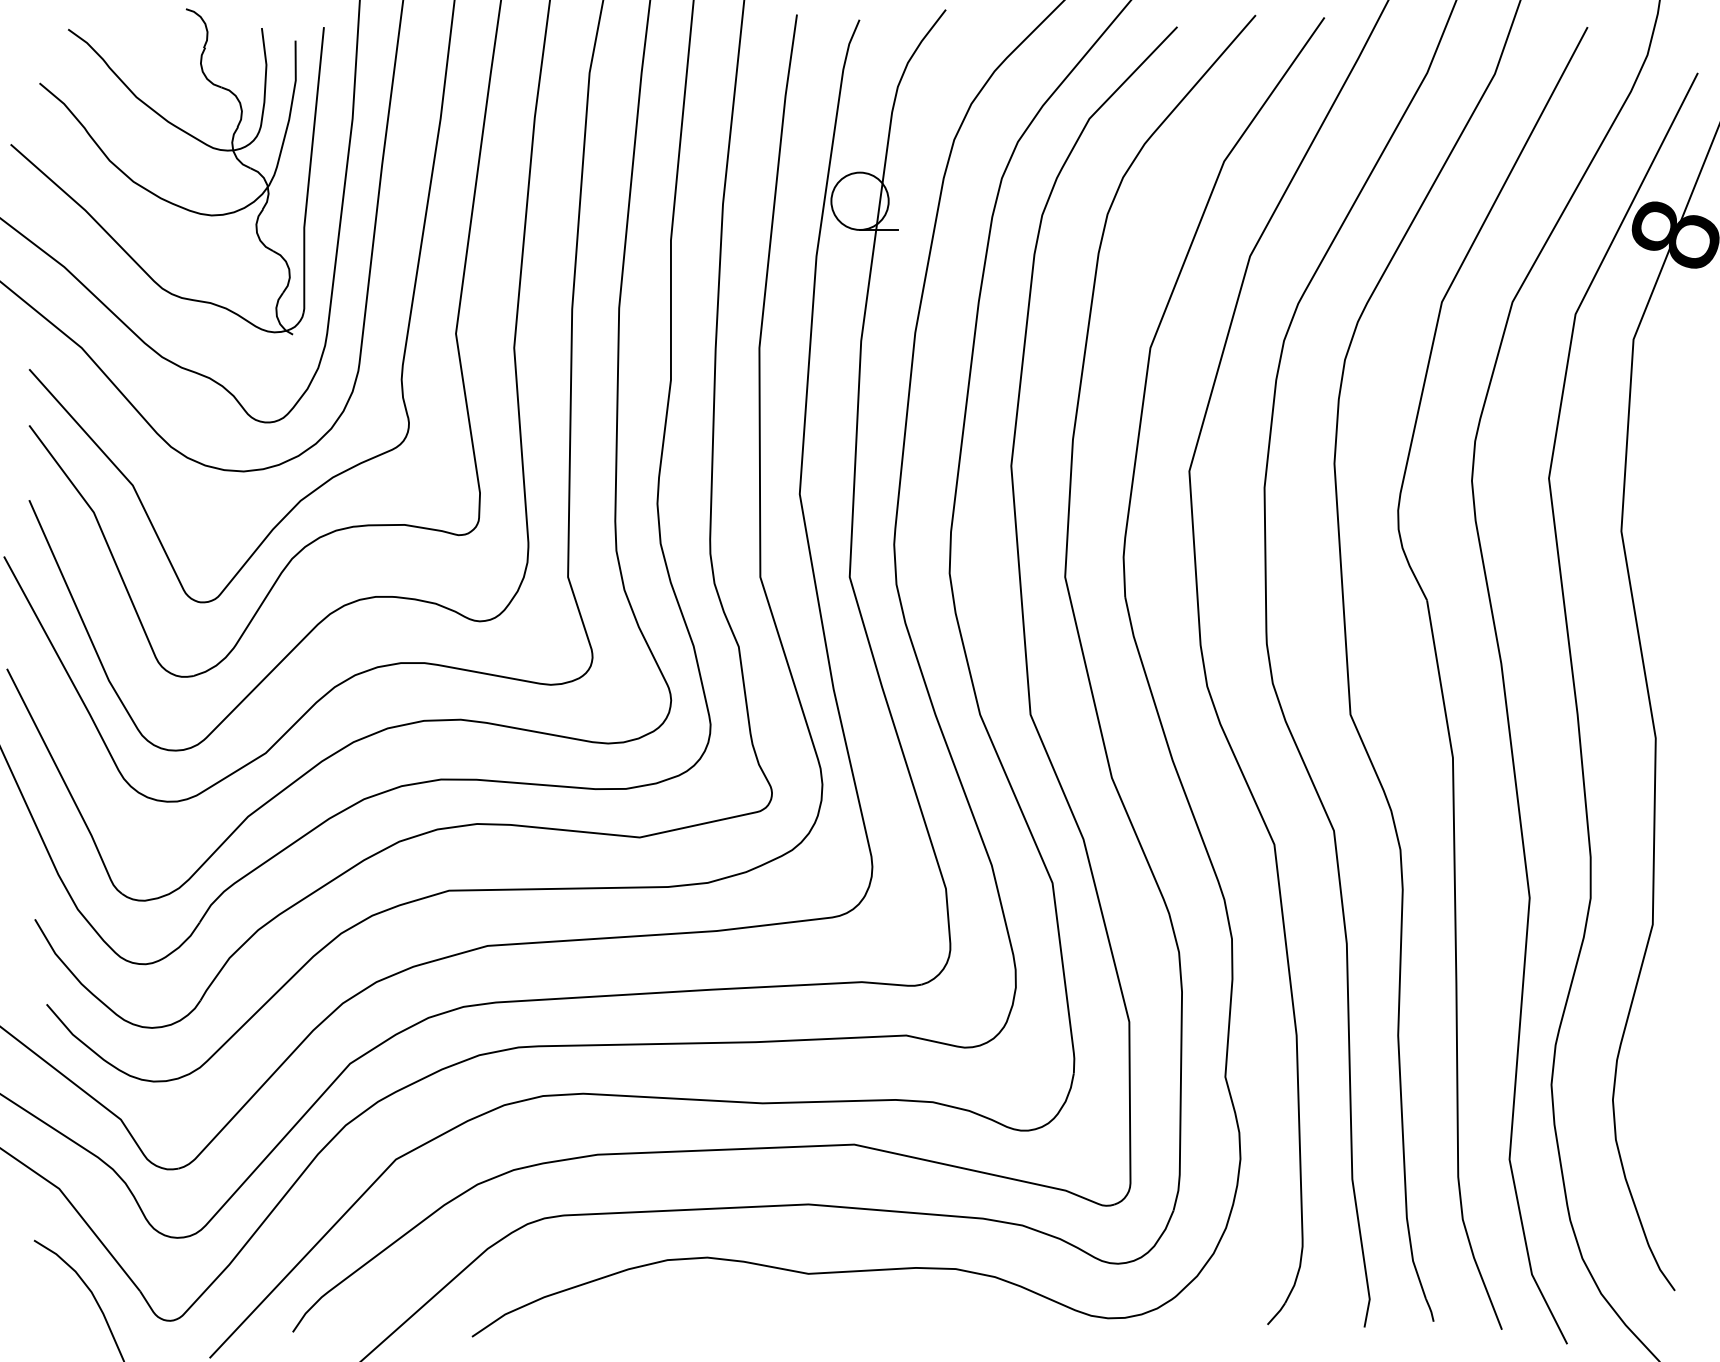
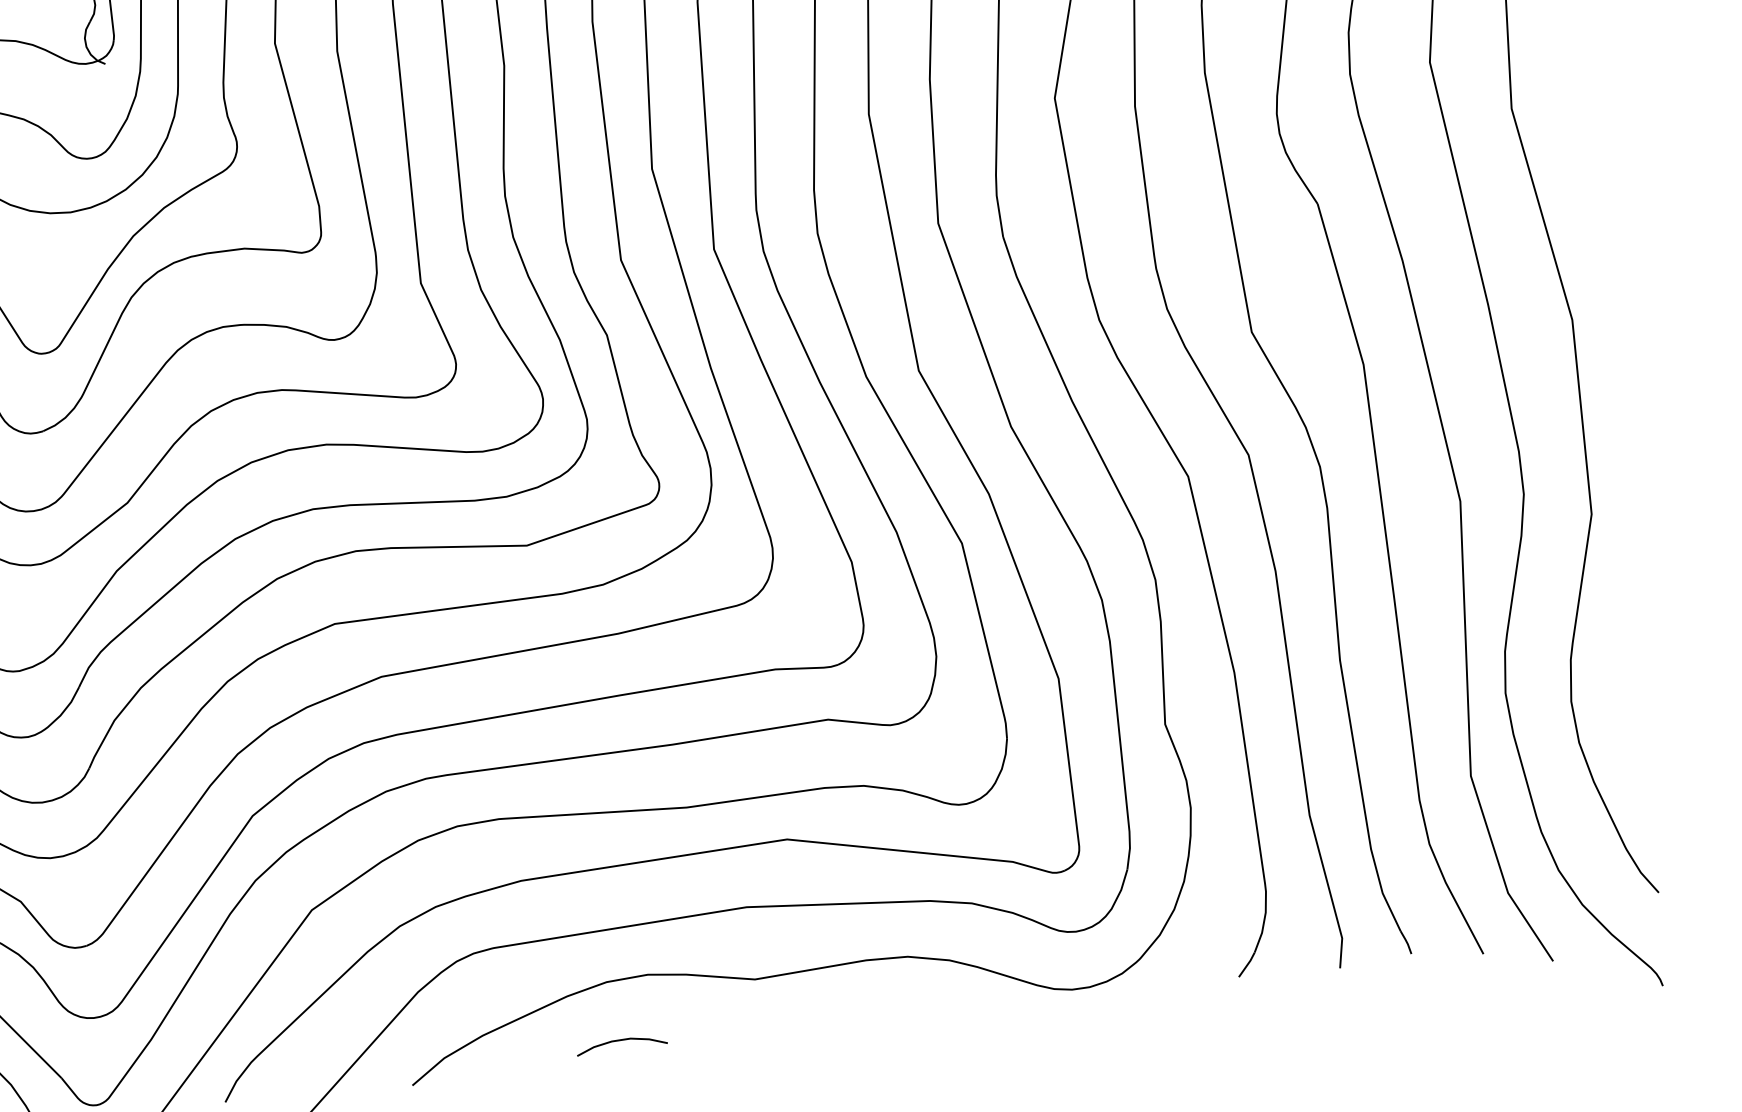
curve: (674, 1317) -> (620, 1041), added

